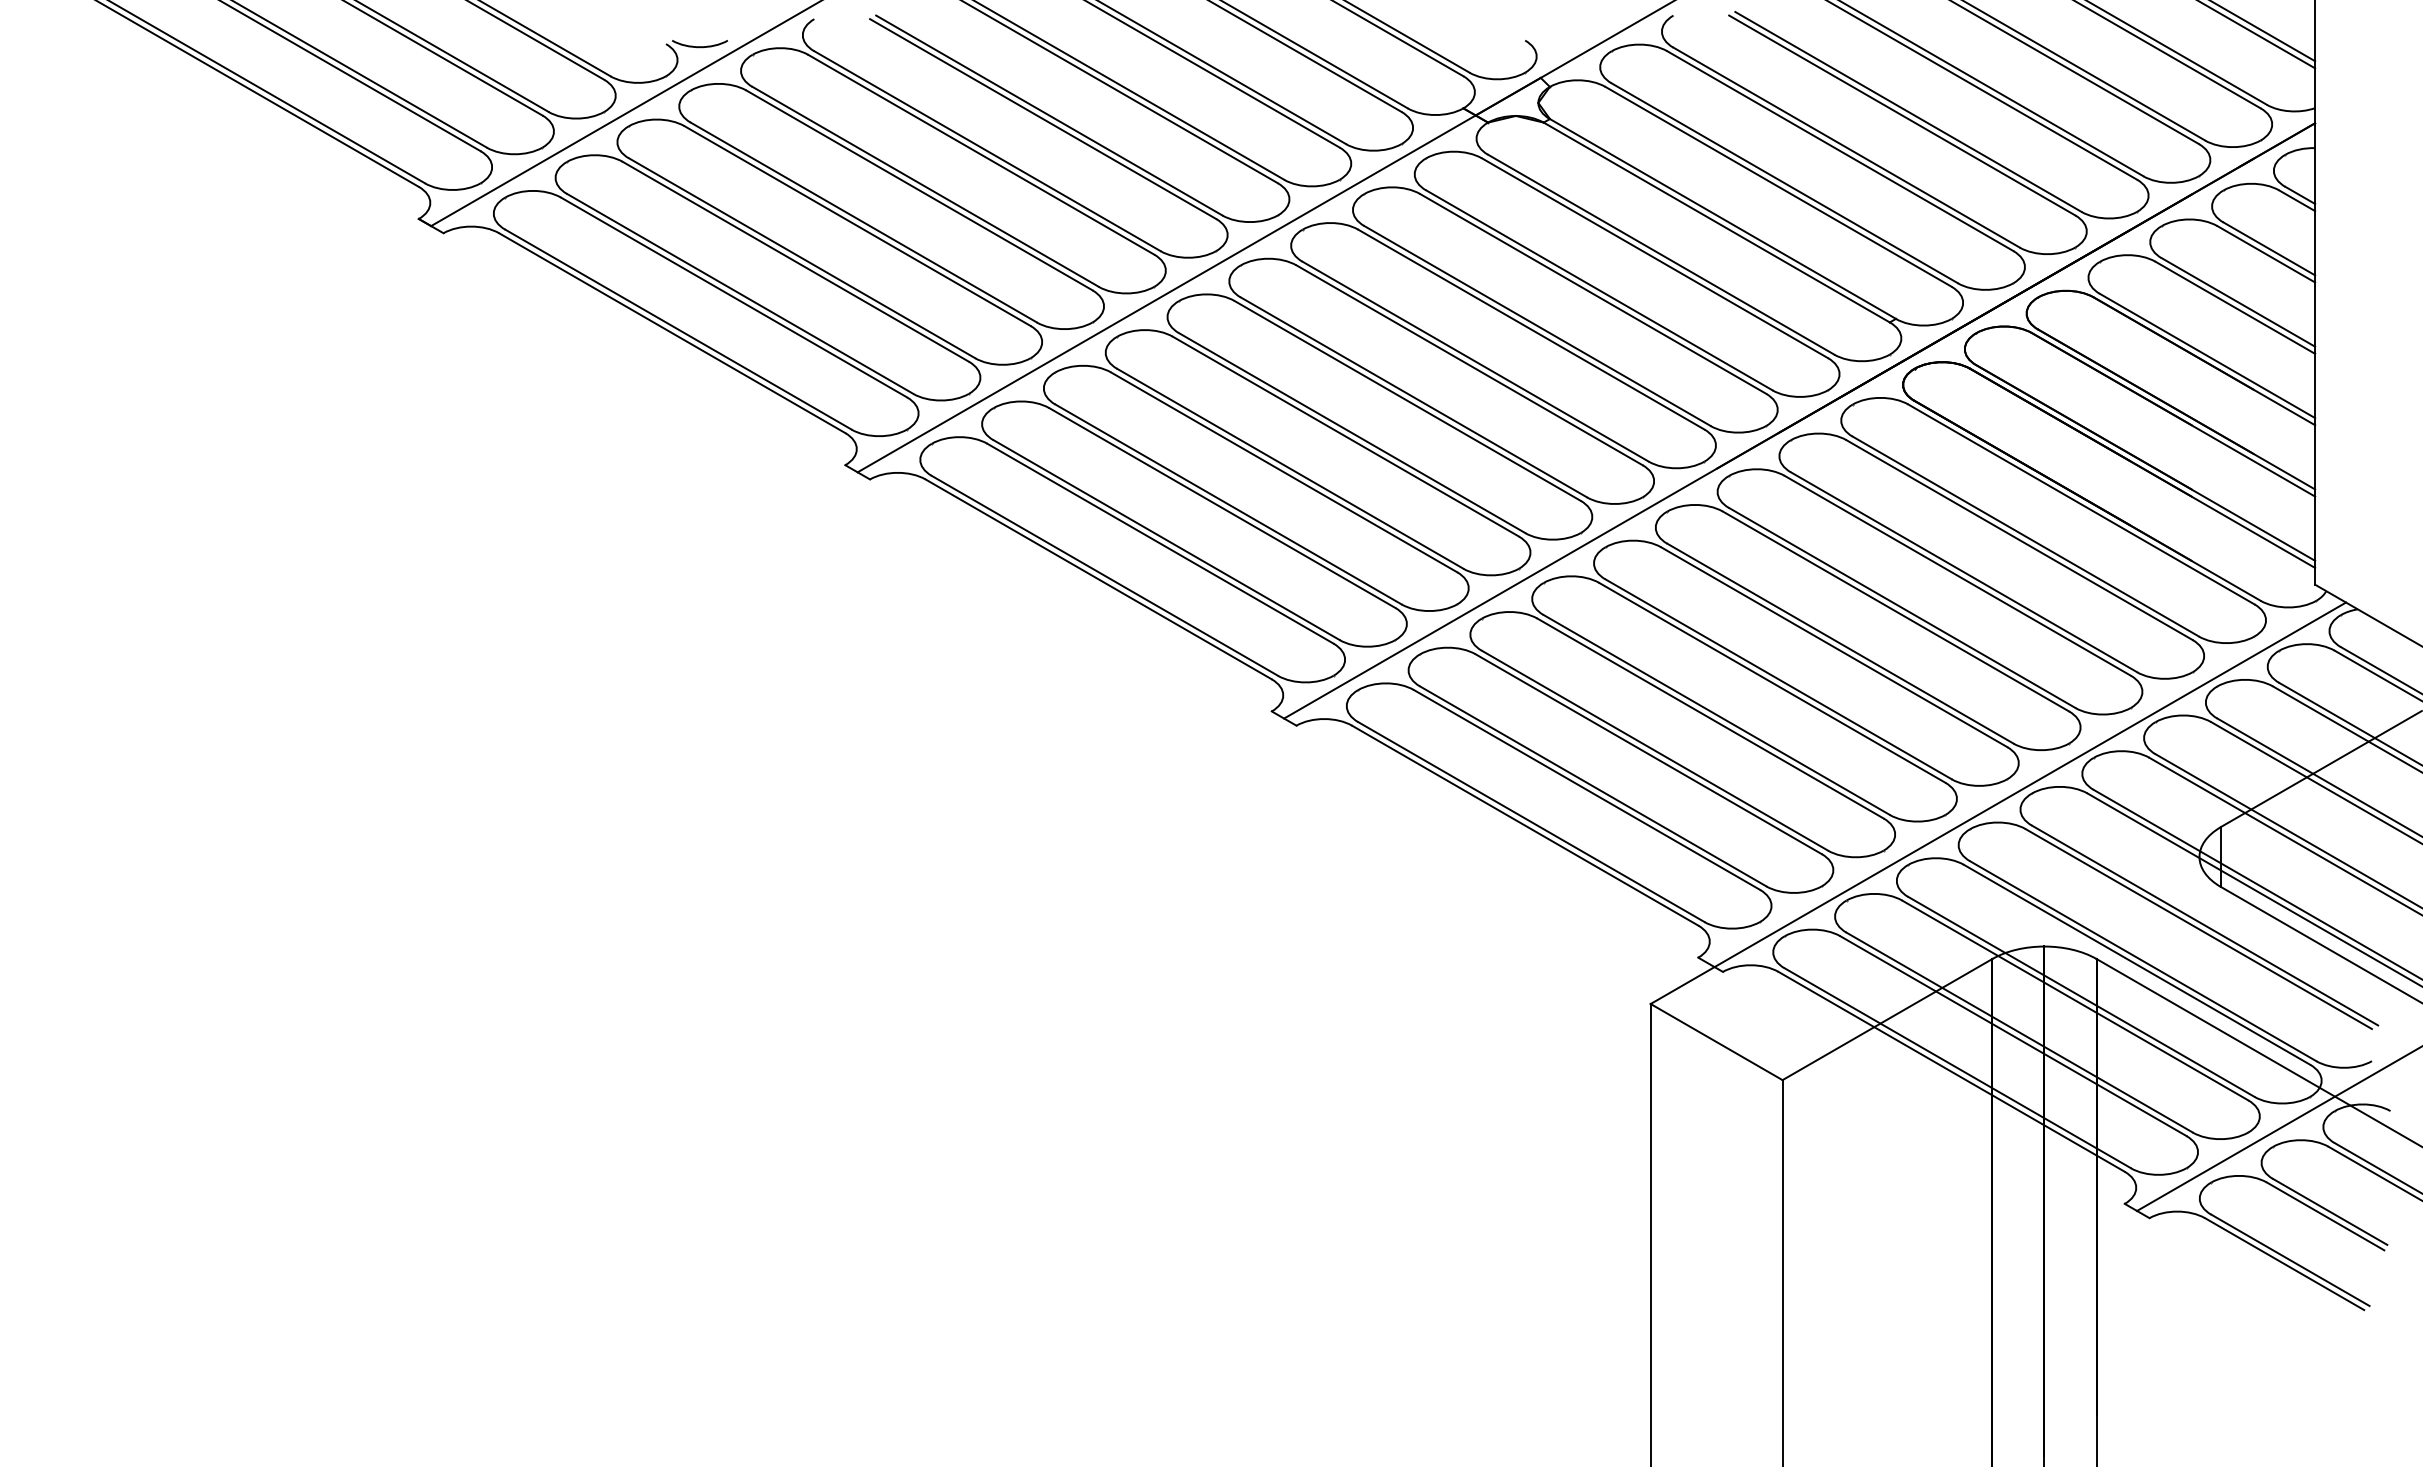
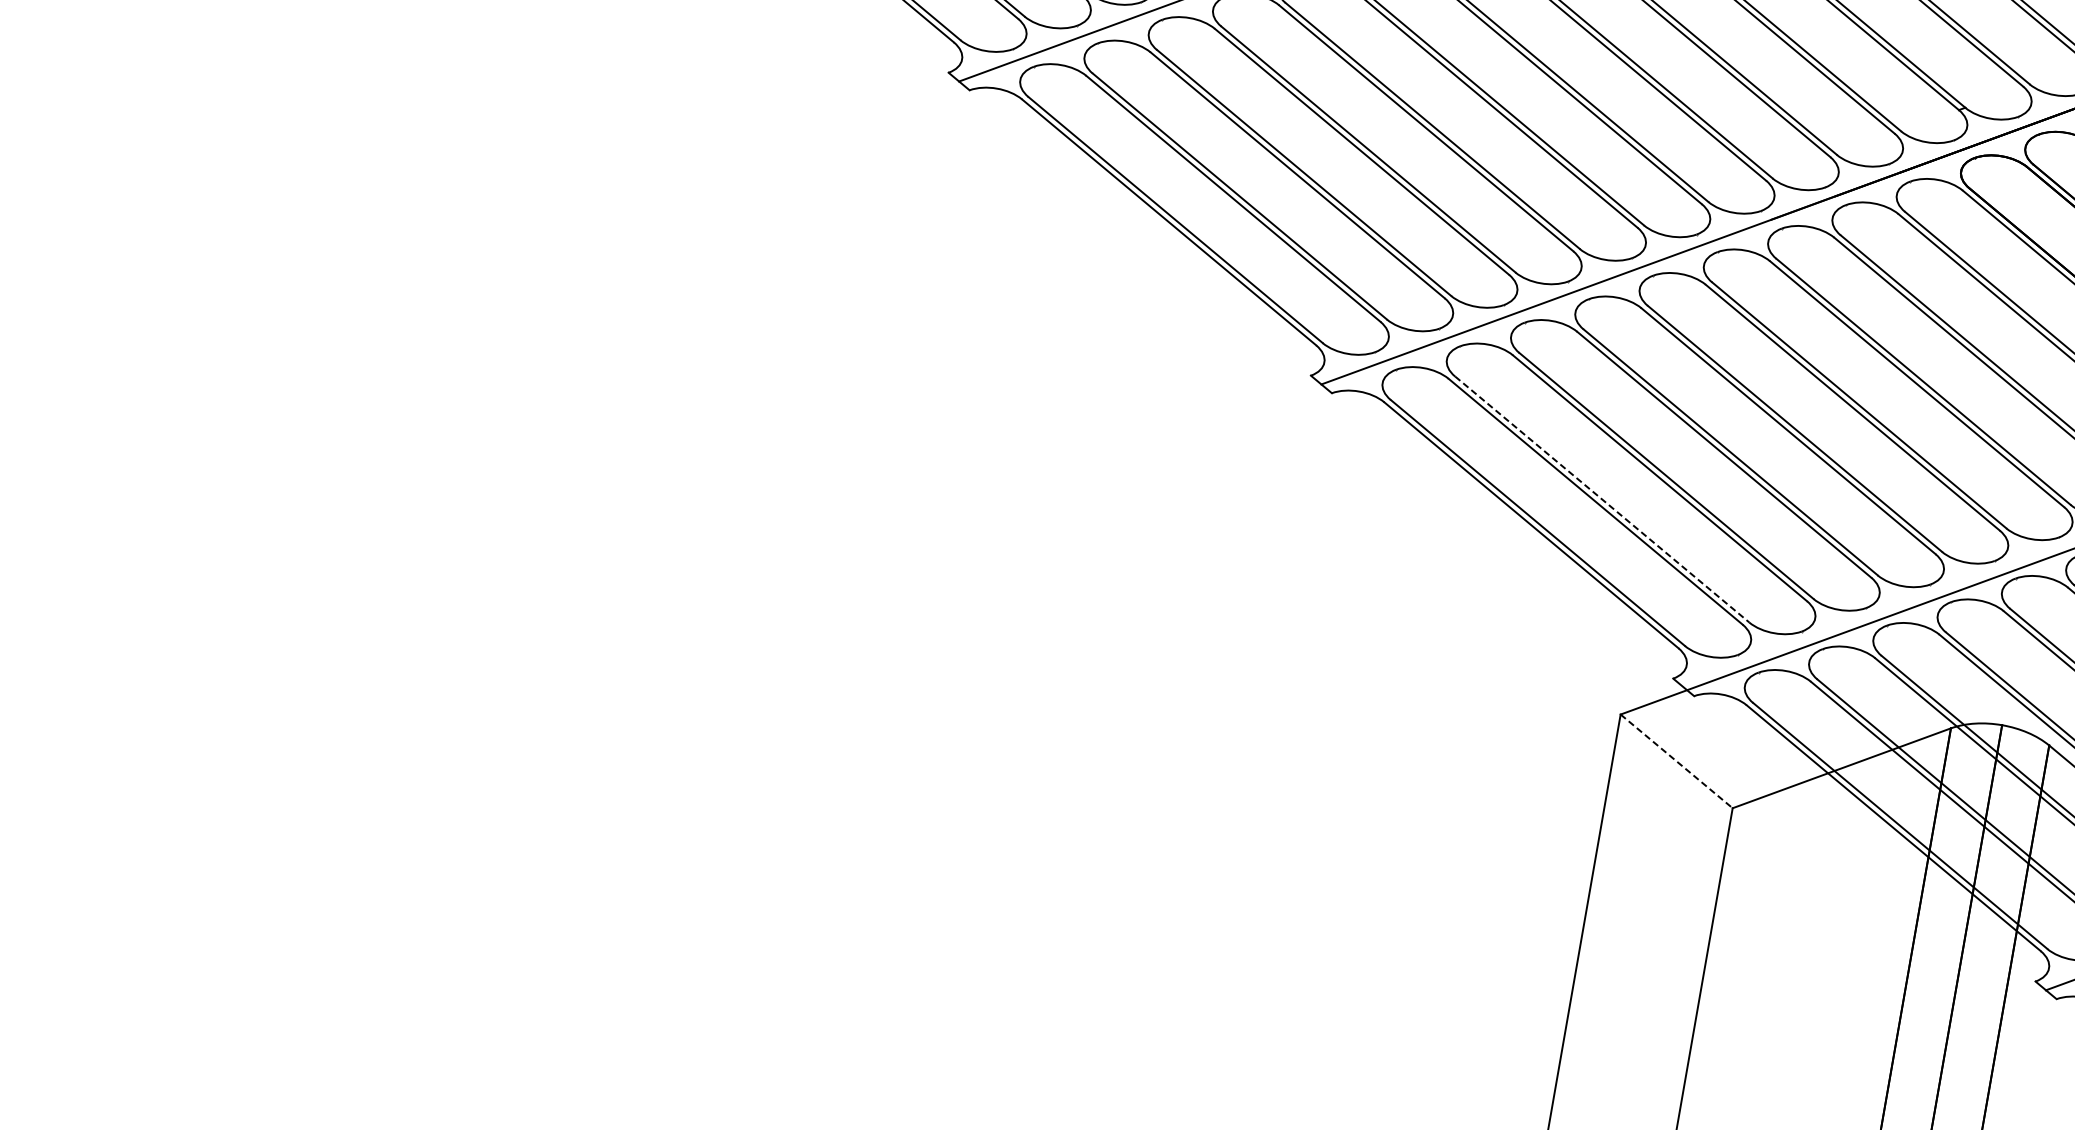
line: (1593, 786) -> (1602, 499), solid -> dashed
line: (1717, 1042) -> (1677, 761), solid -> dashed

